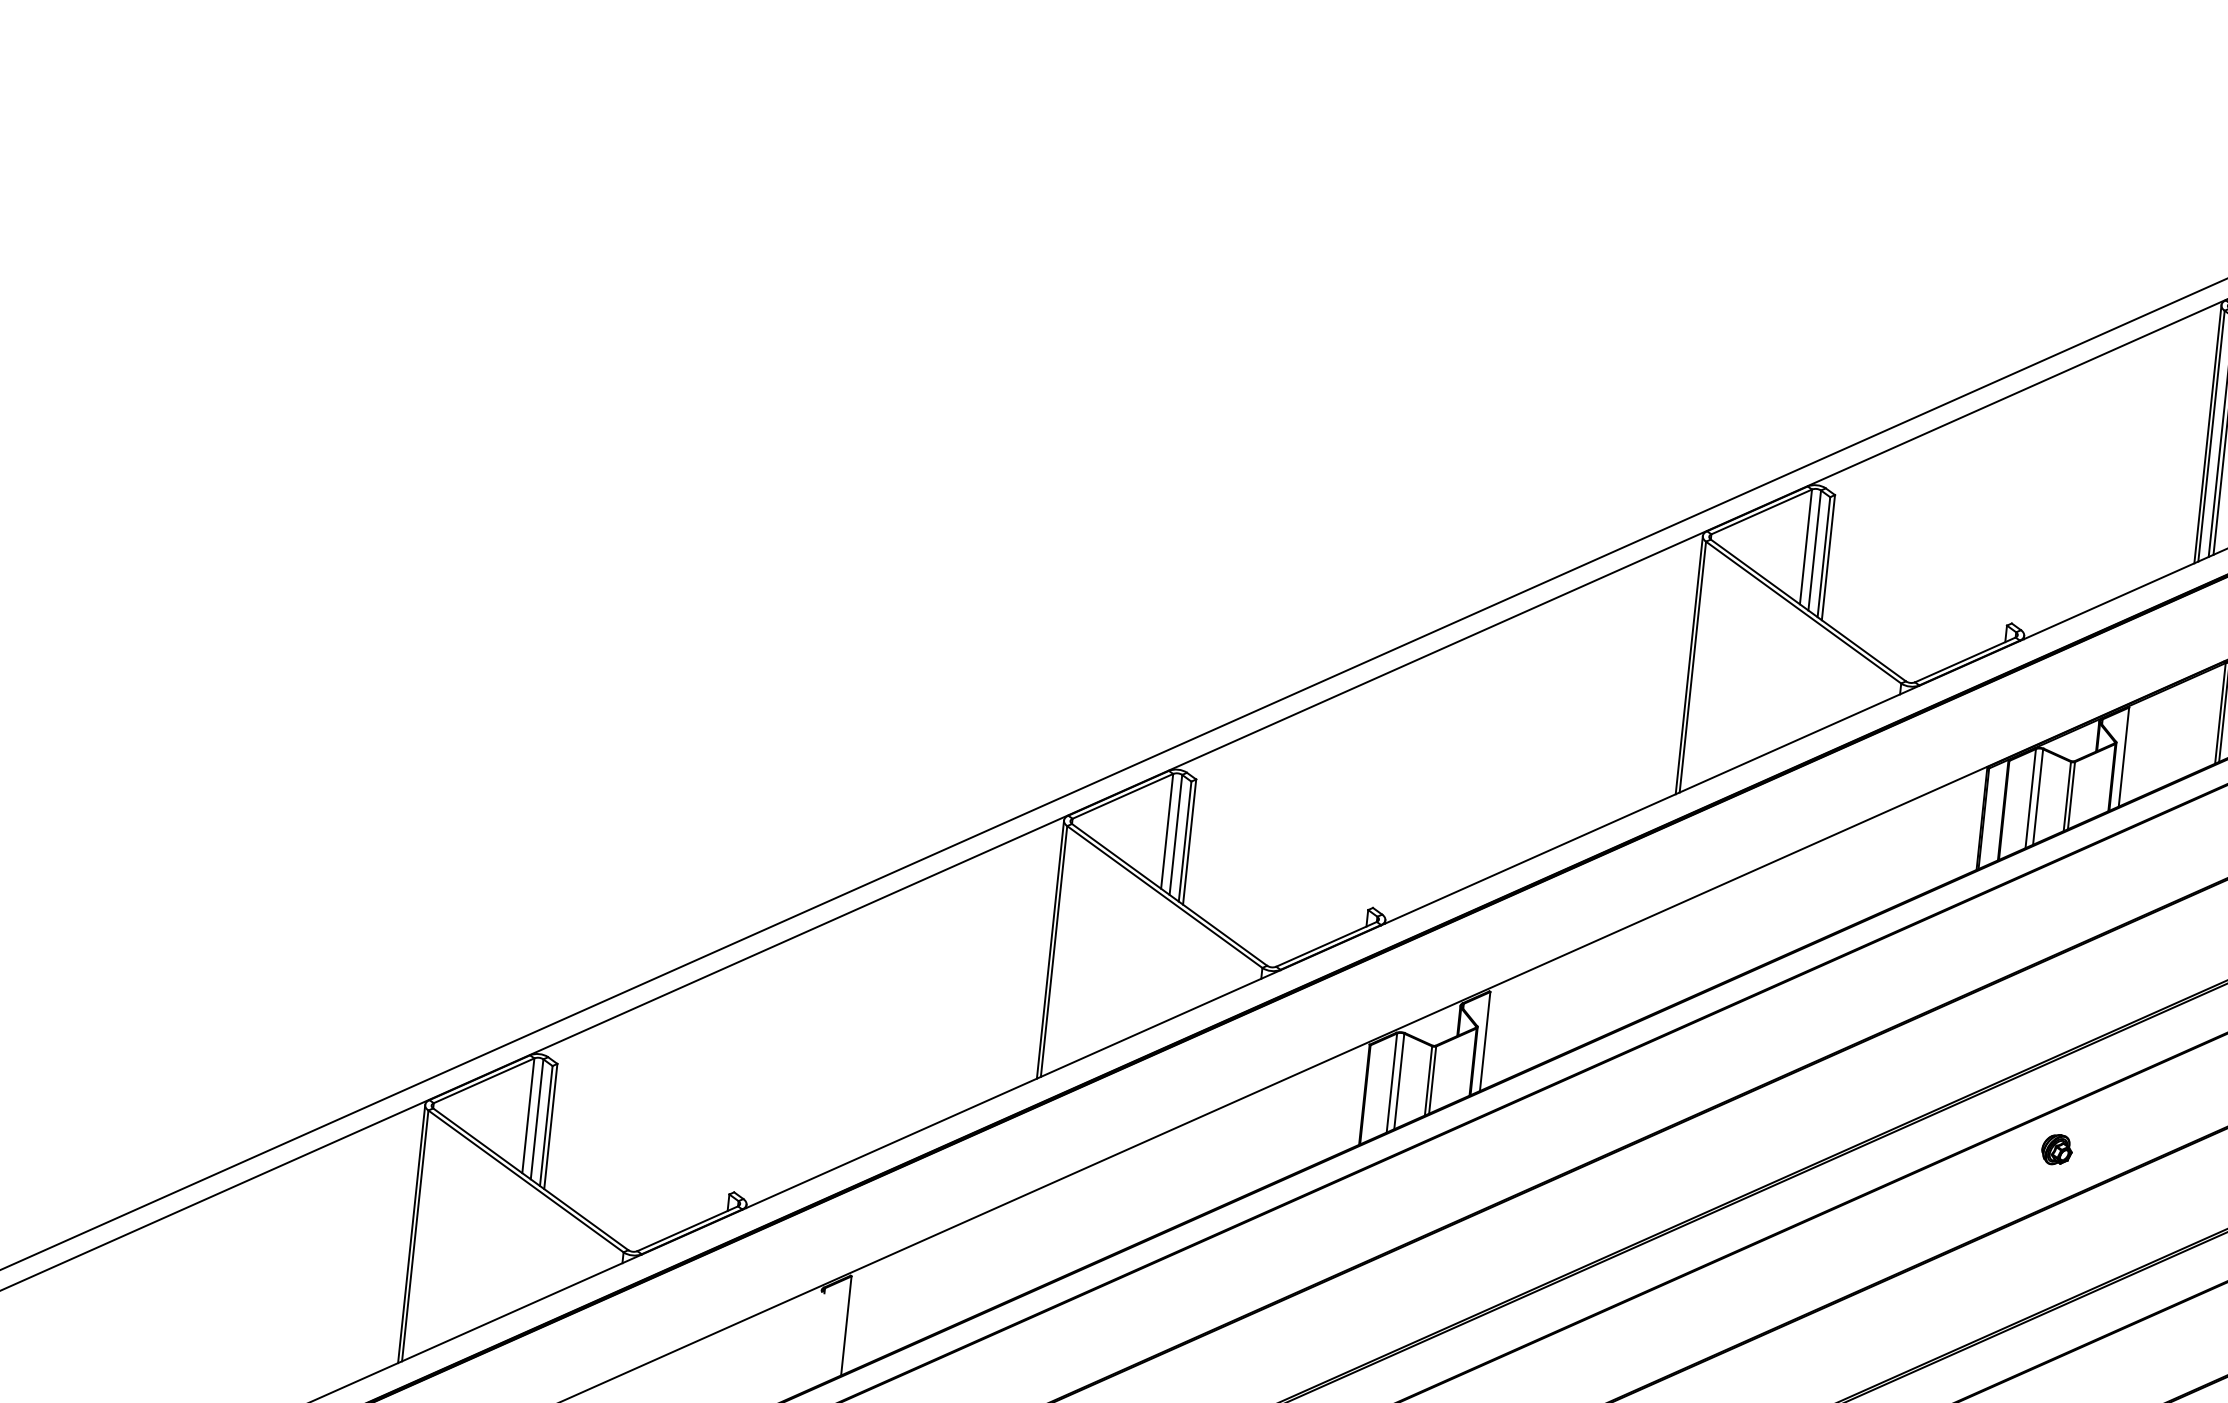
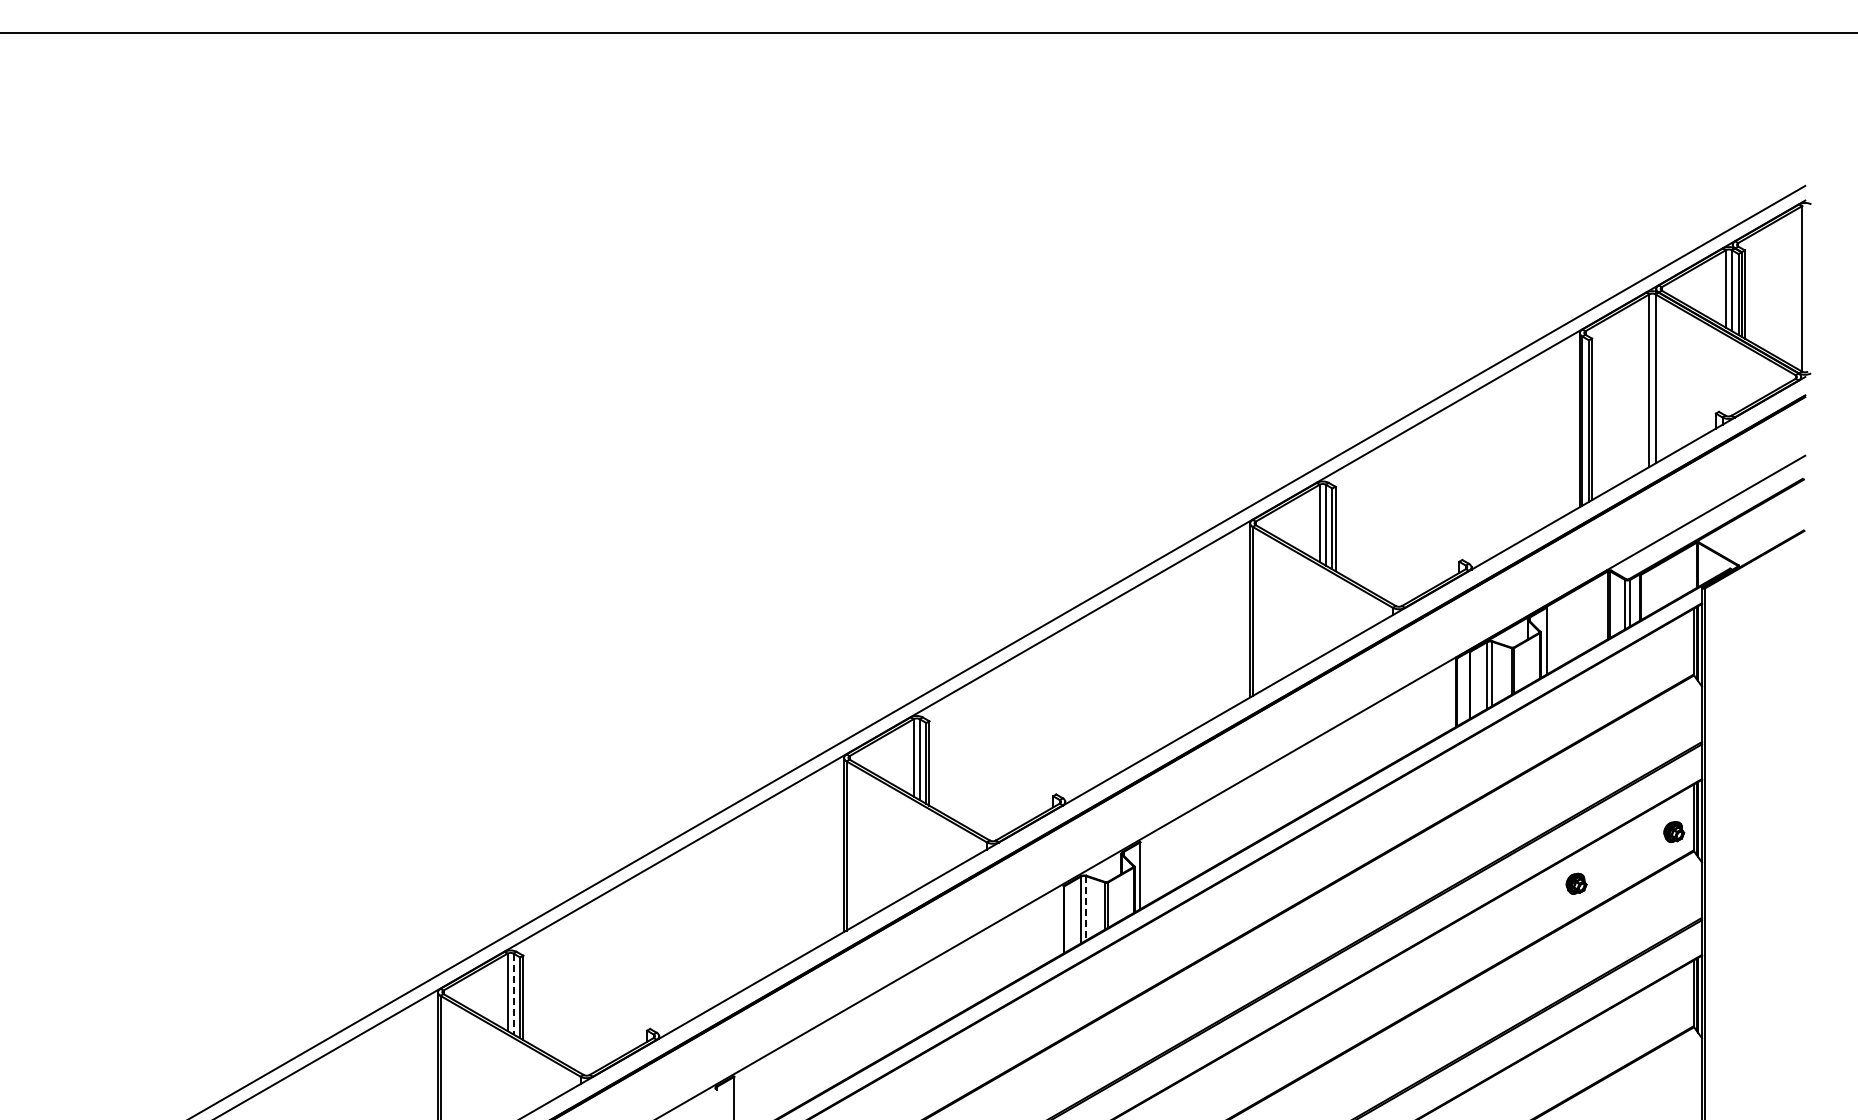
line: (1400, 1081) -> (1086, 908), solid -> dashed
line: (536, 1119) -> (513, 994), solid -> dashed
part: (2057, 1149) -> (1576, 883), moved

